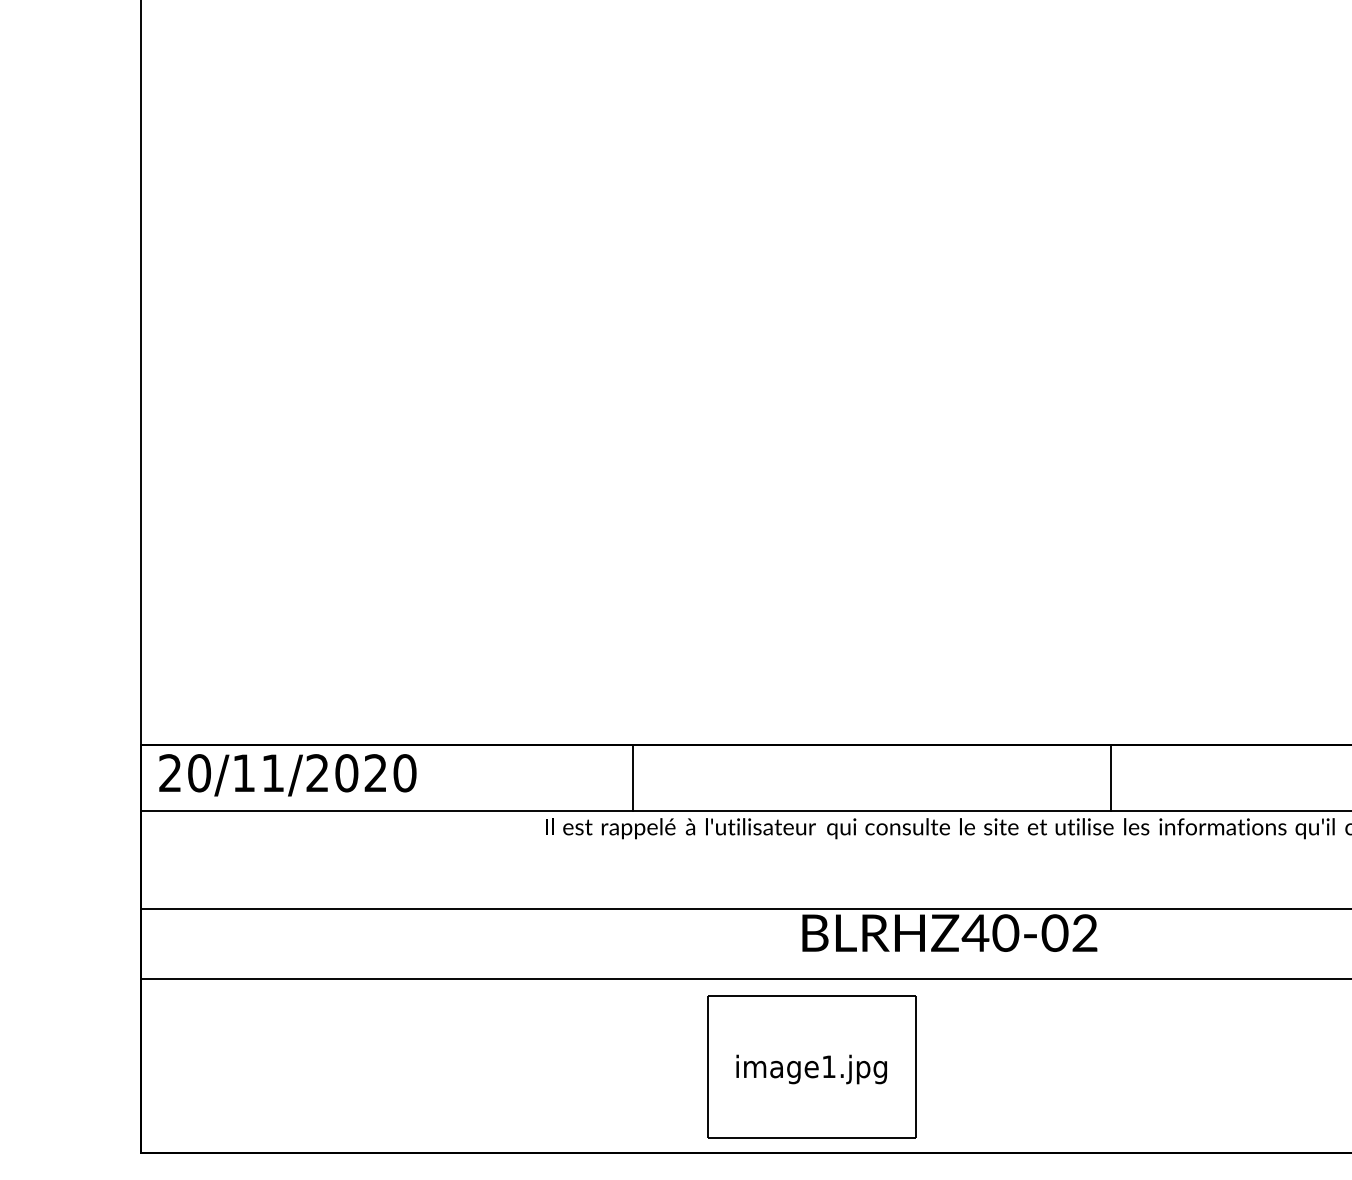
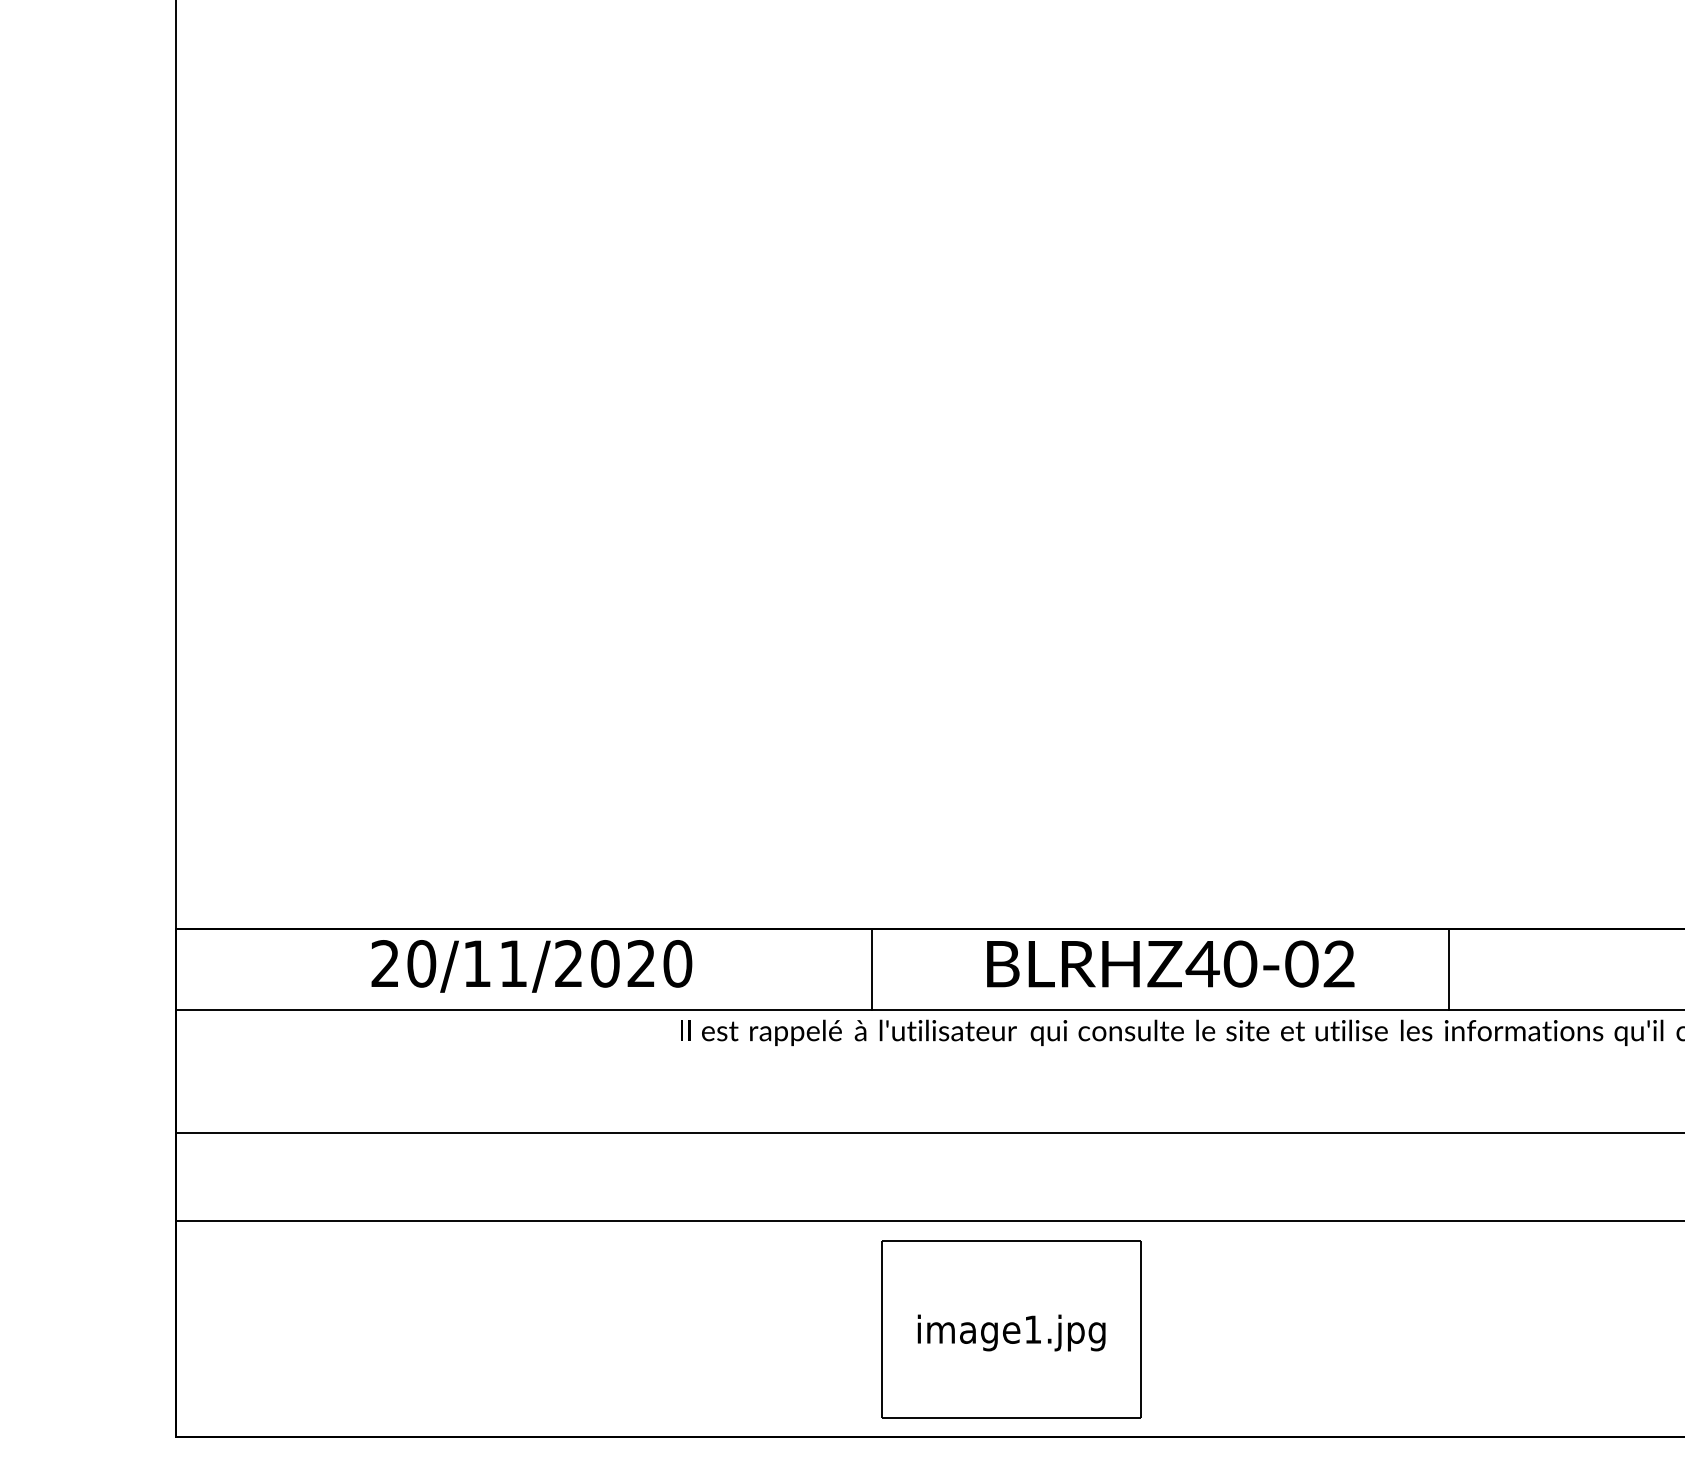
text: (287, 775) -> (531, 966), moved
line: (632, 777) -> (871, 969), moved
line: (1110, 777) -> (1448, 969), moved
text: (949, 932) -> (1170, 963), moved

